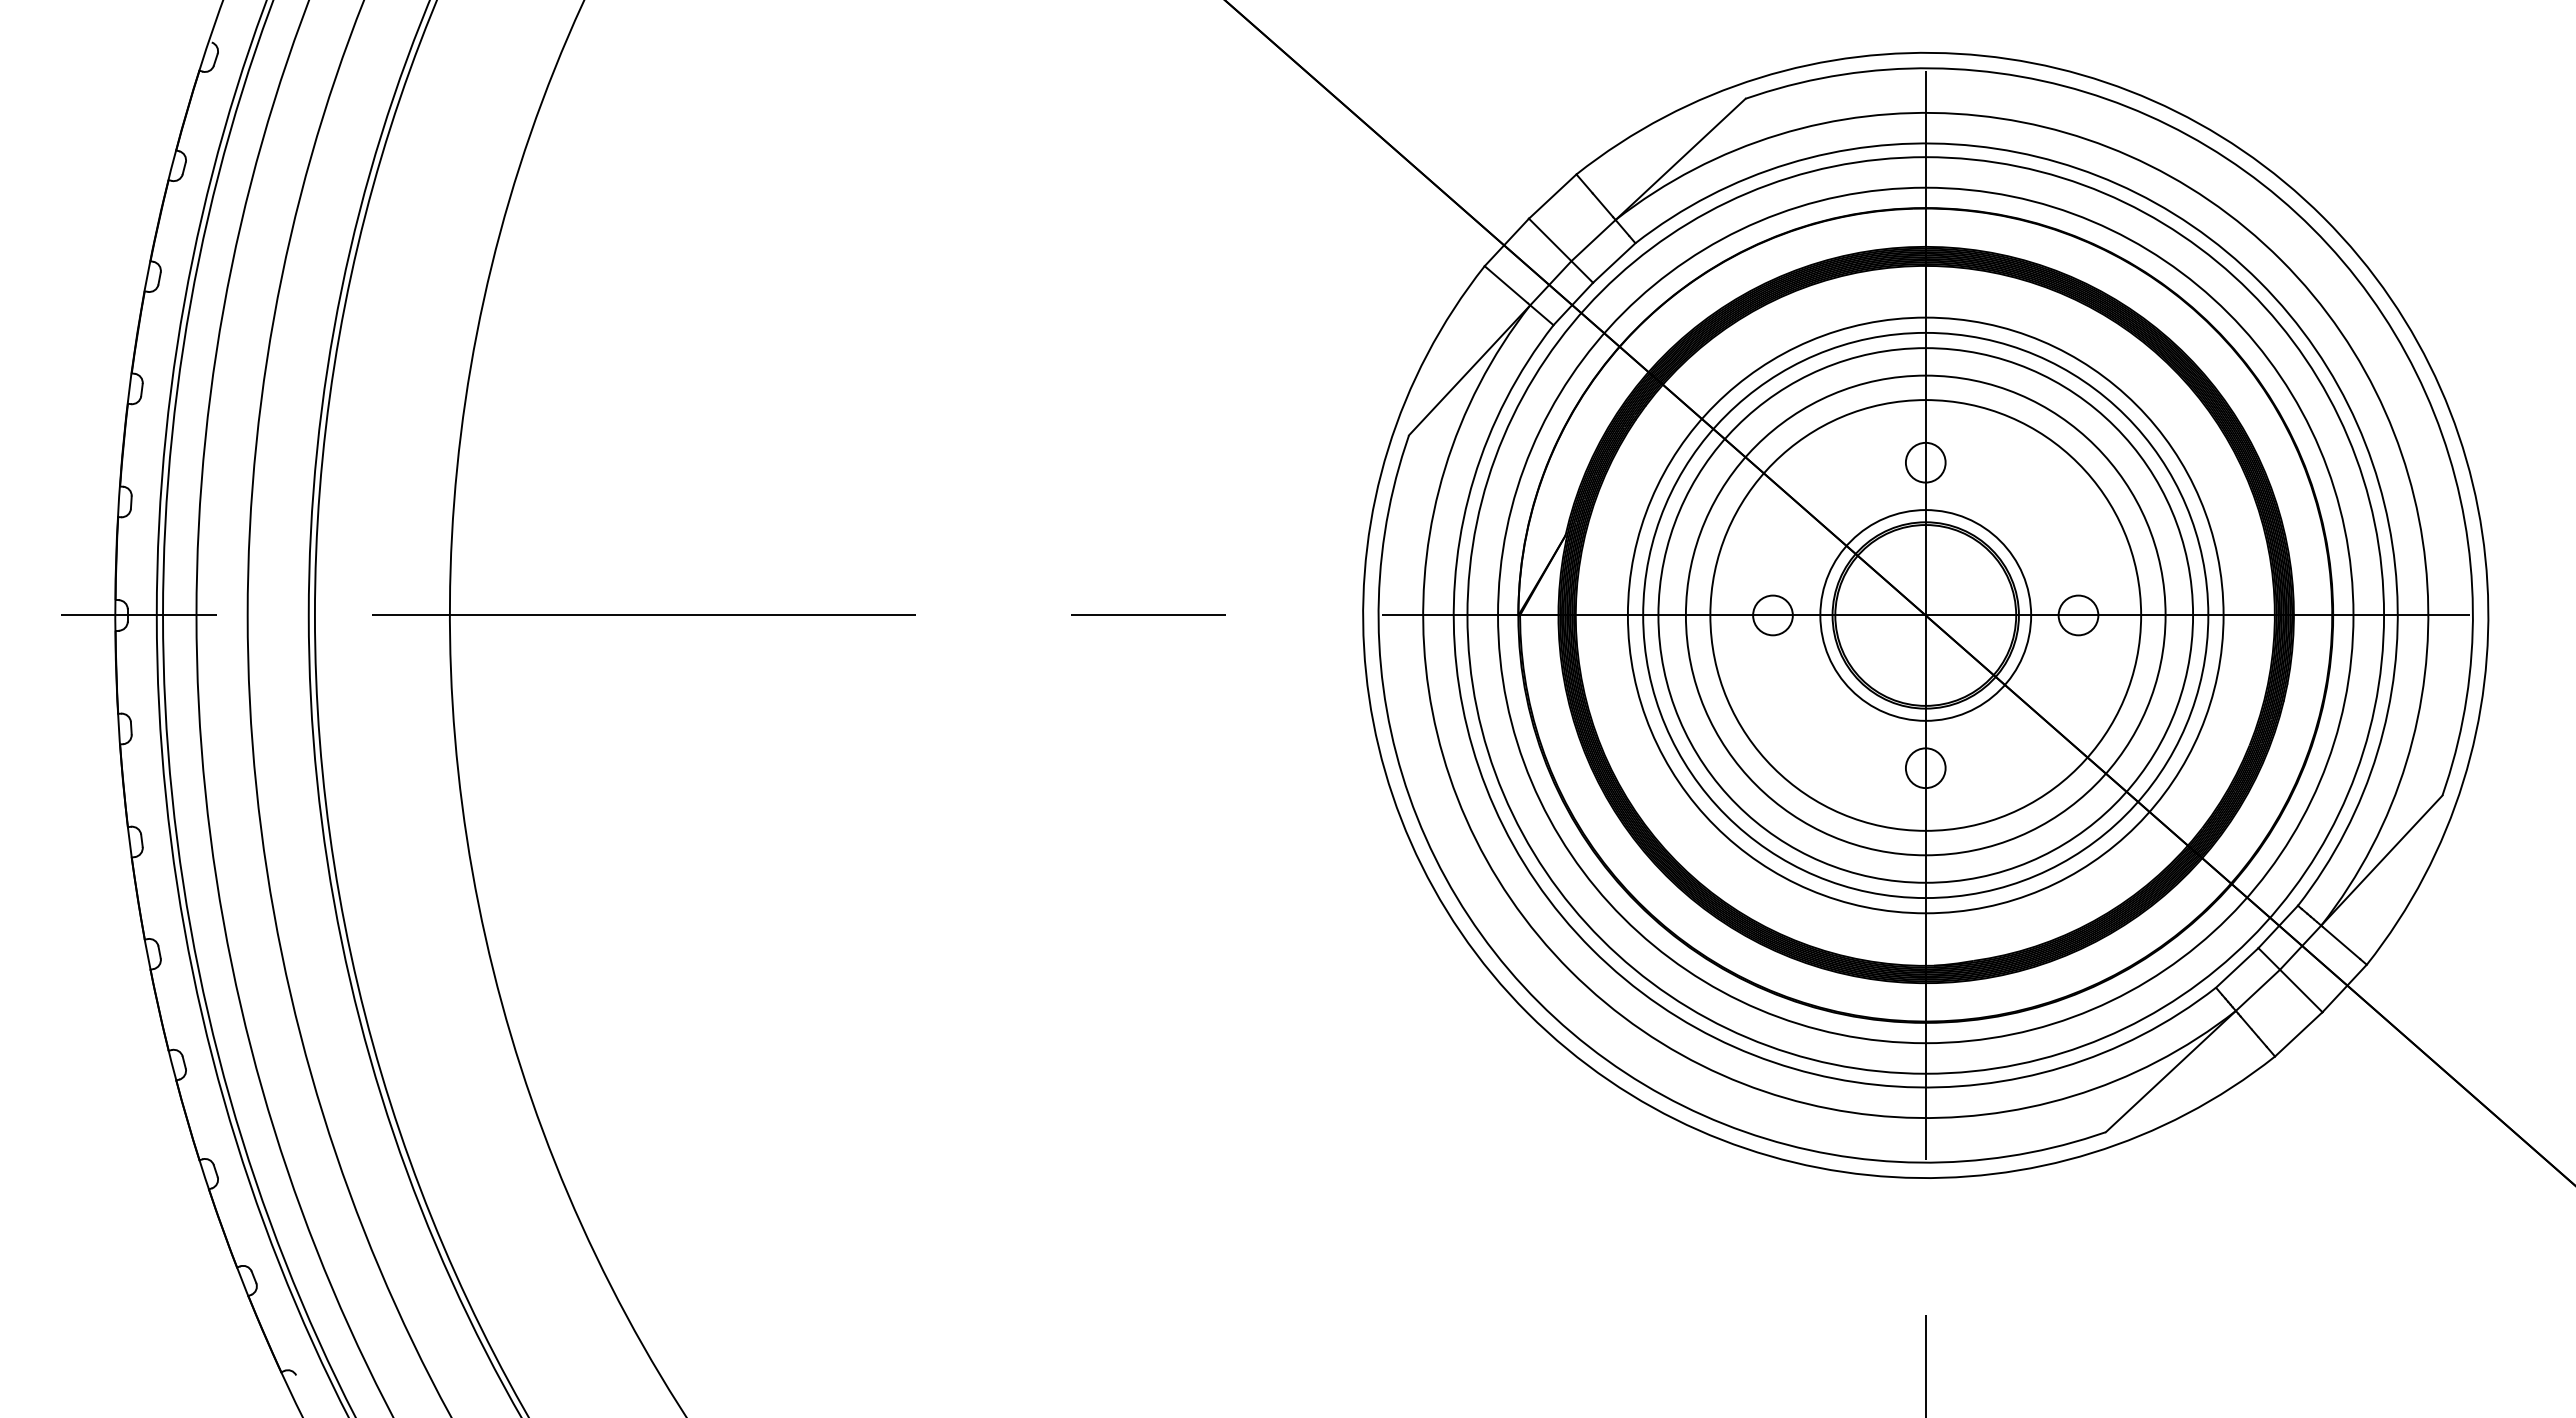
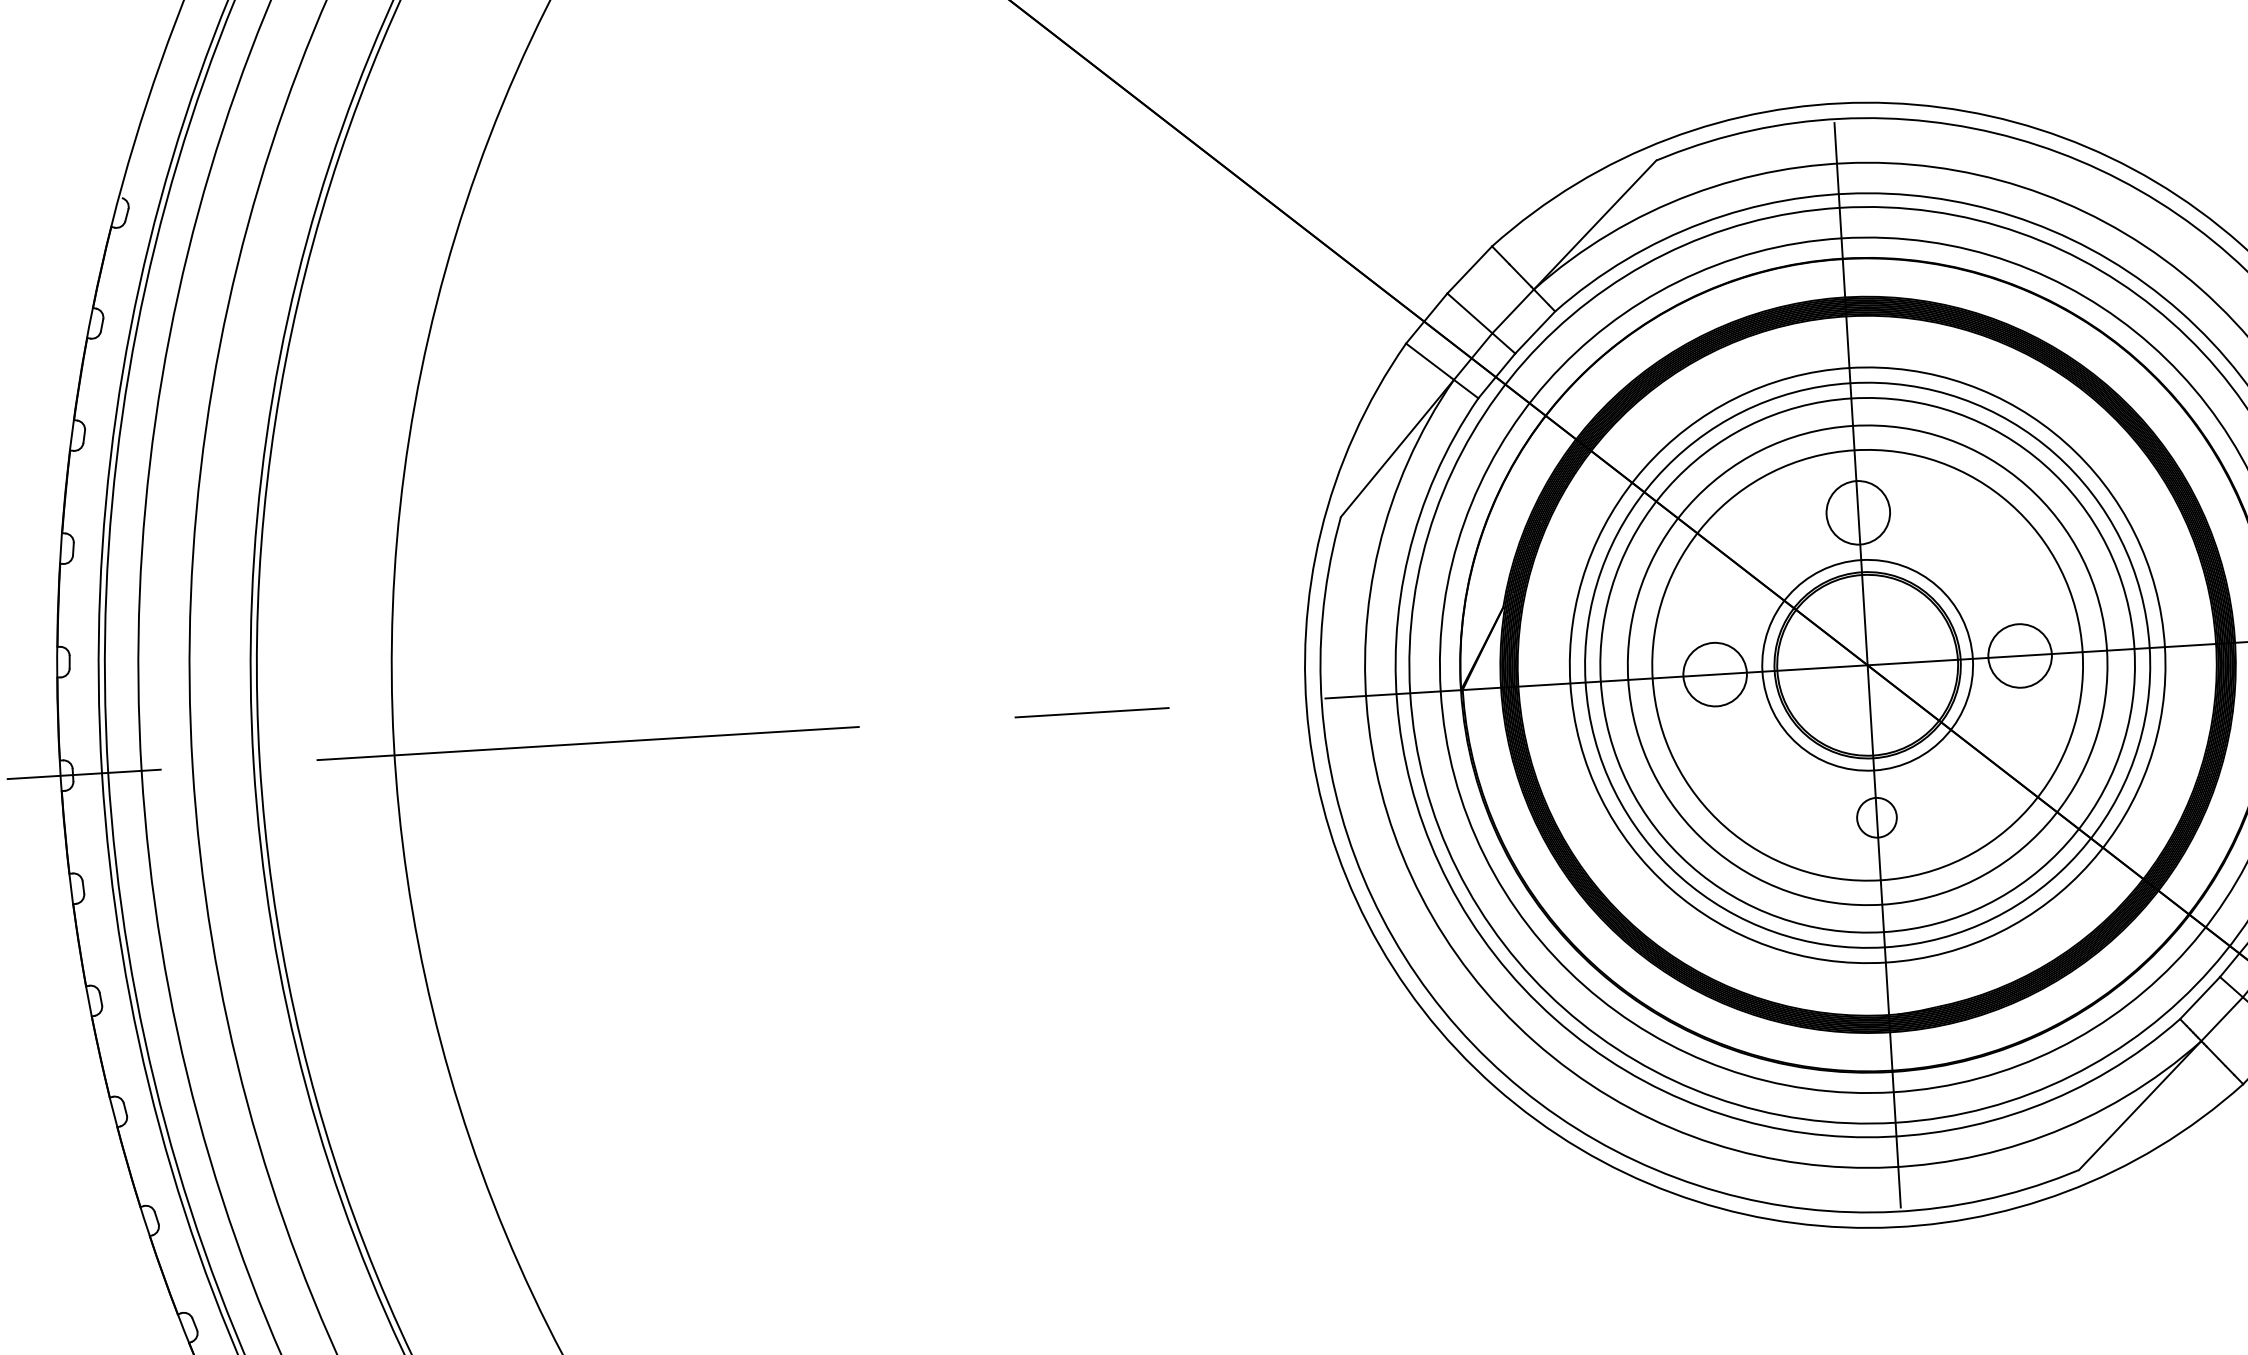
circle: (1925, 462) -> (1858, 512), size x1.6
circle: (1772, 615) -> (1714, 674), size x1.6
circle: (2078, 615) -> (2020, 656), size x1.6

